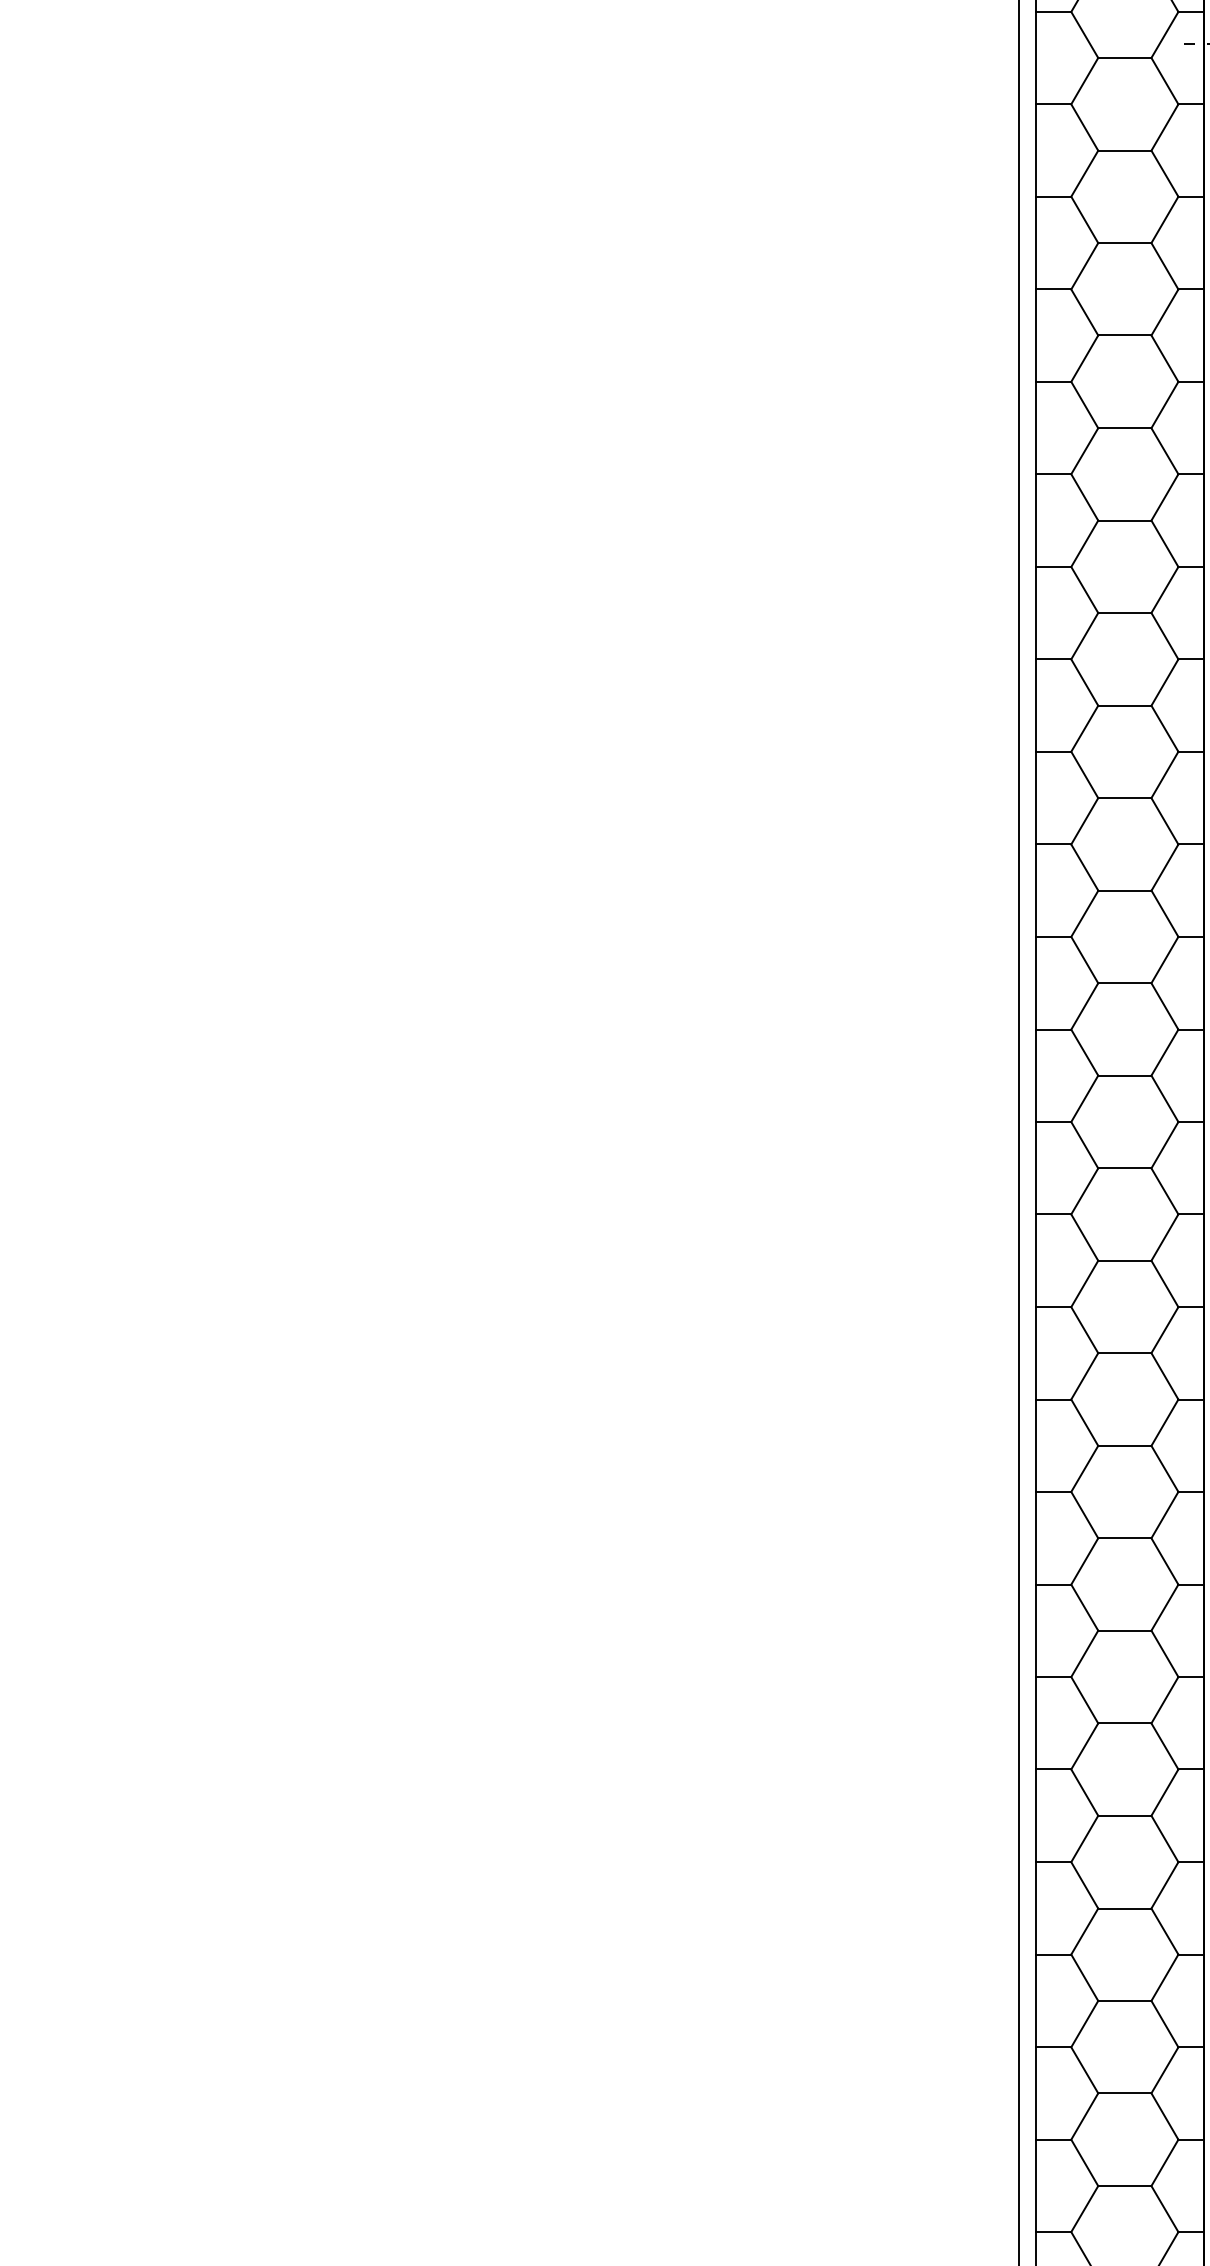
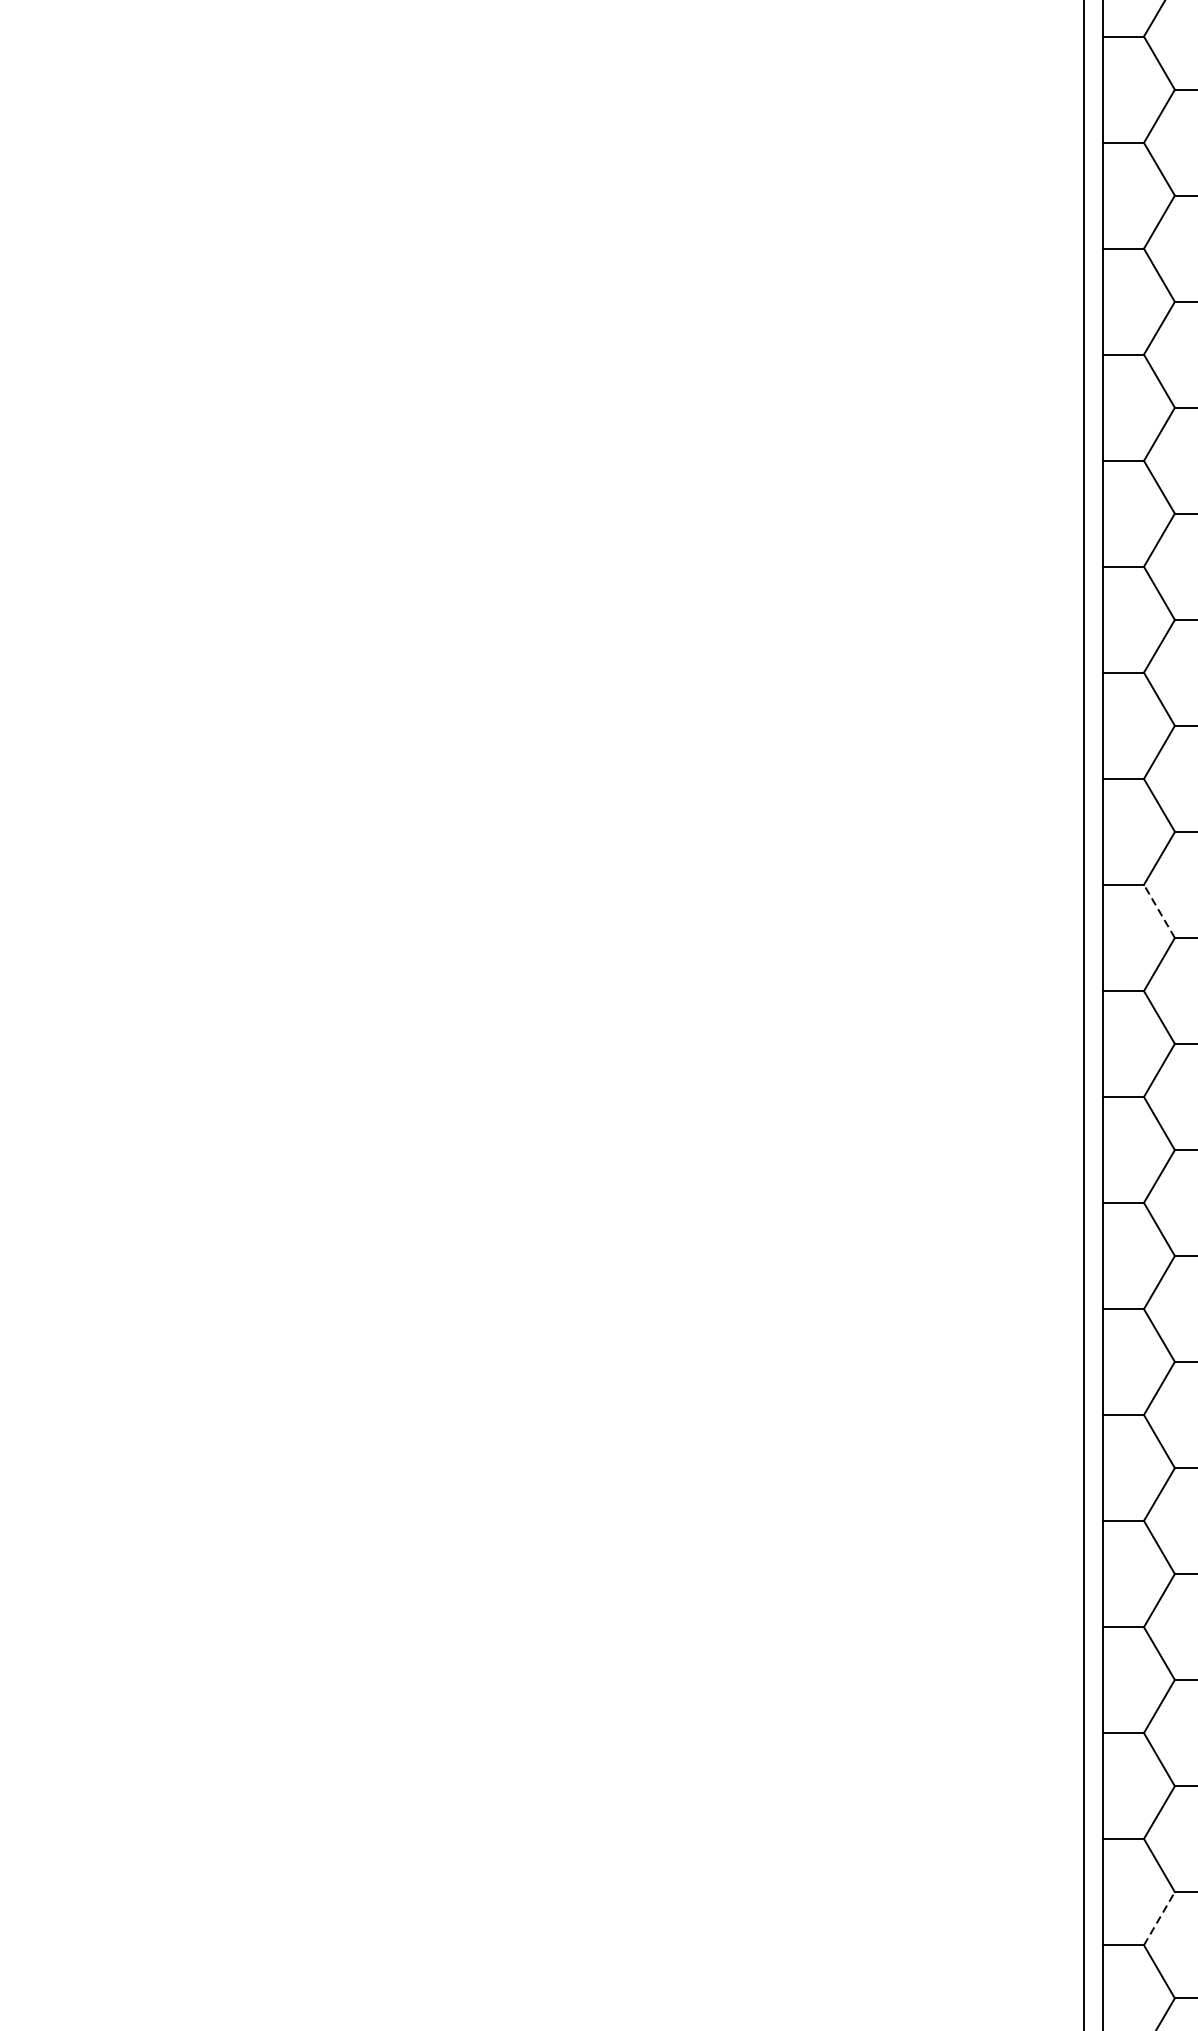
line: (1084, 960) -> (1159, 911), solid -> dashed
line: (1084, 1838) -> (1159, 1918), solid -> dashed

